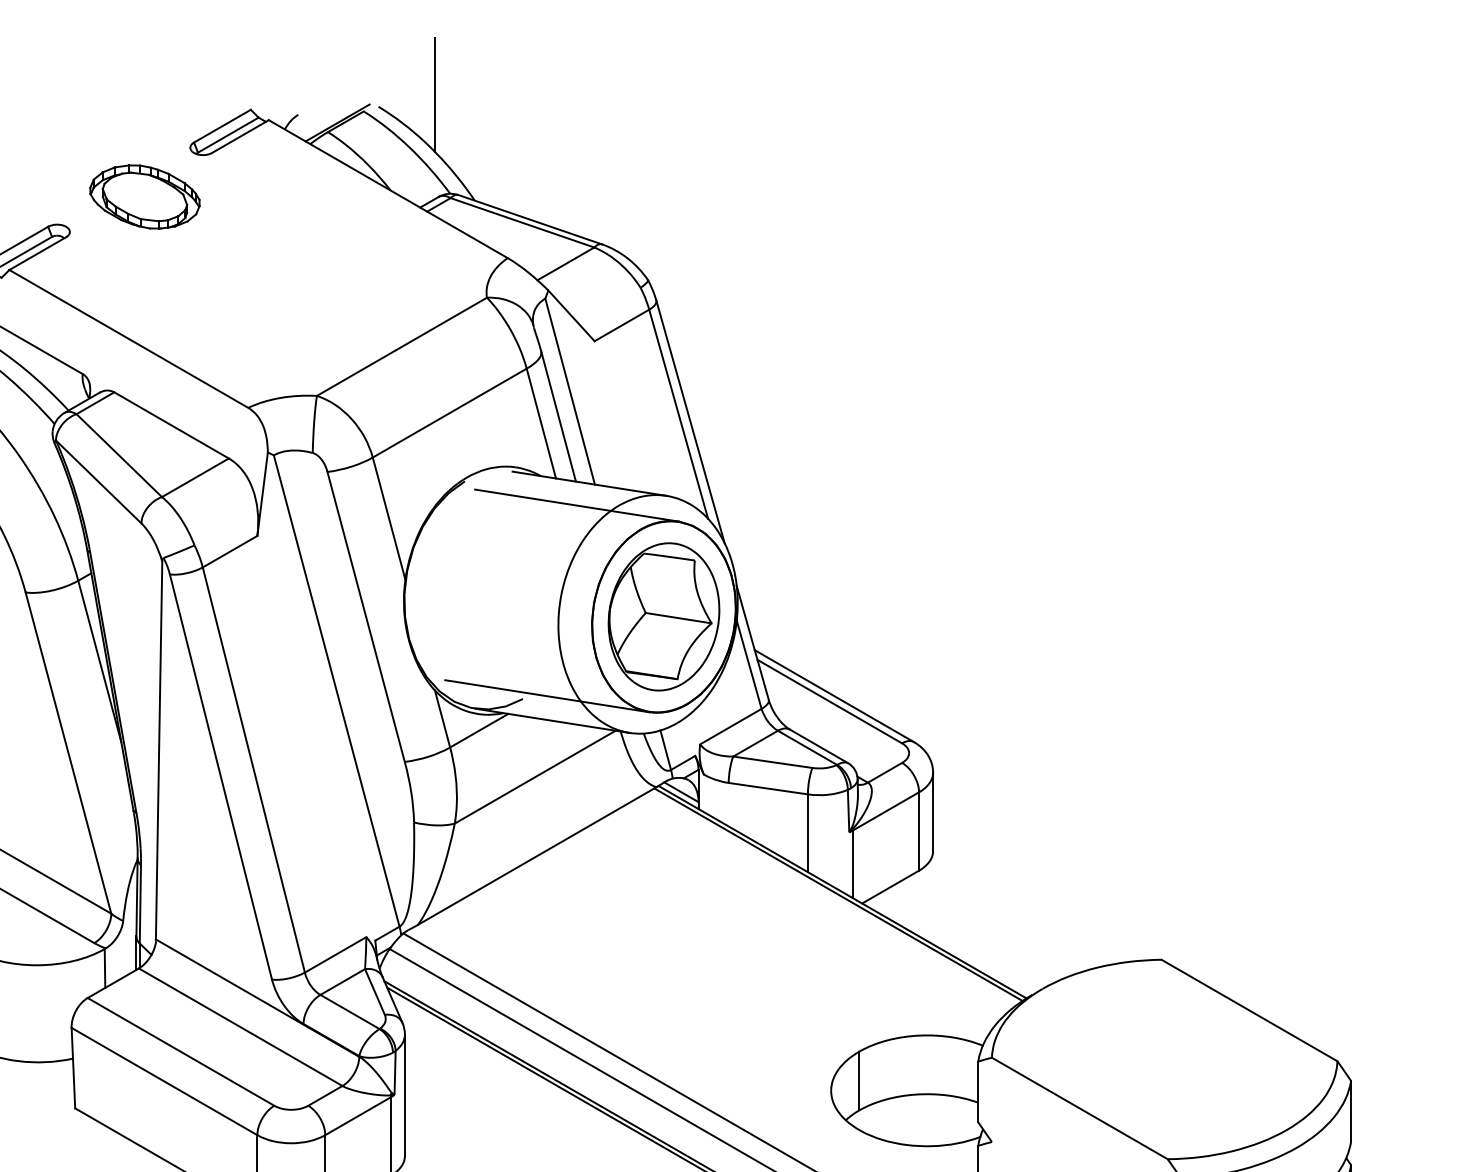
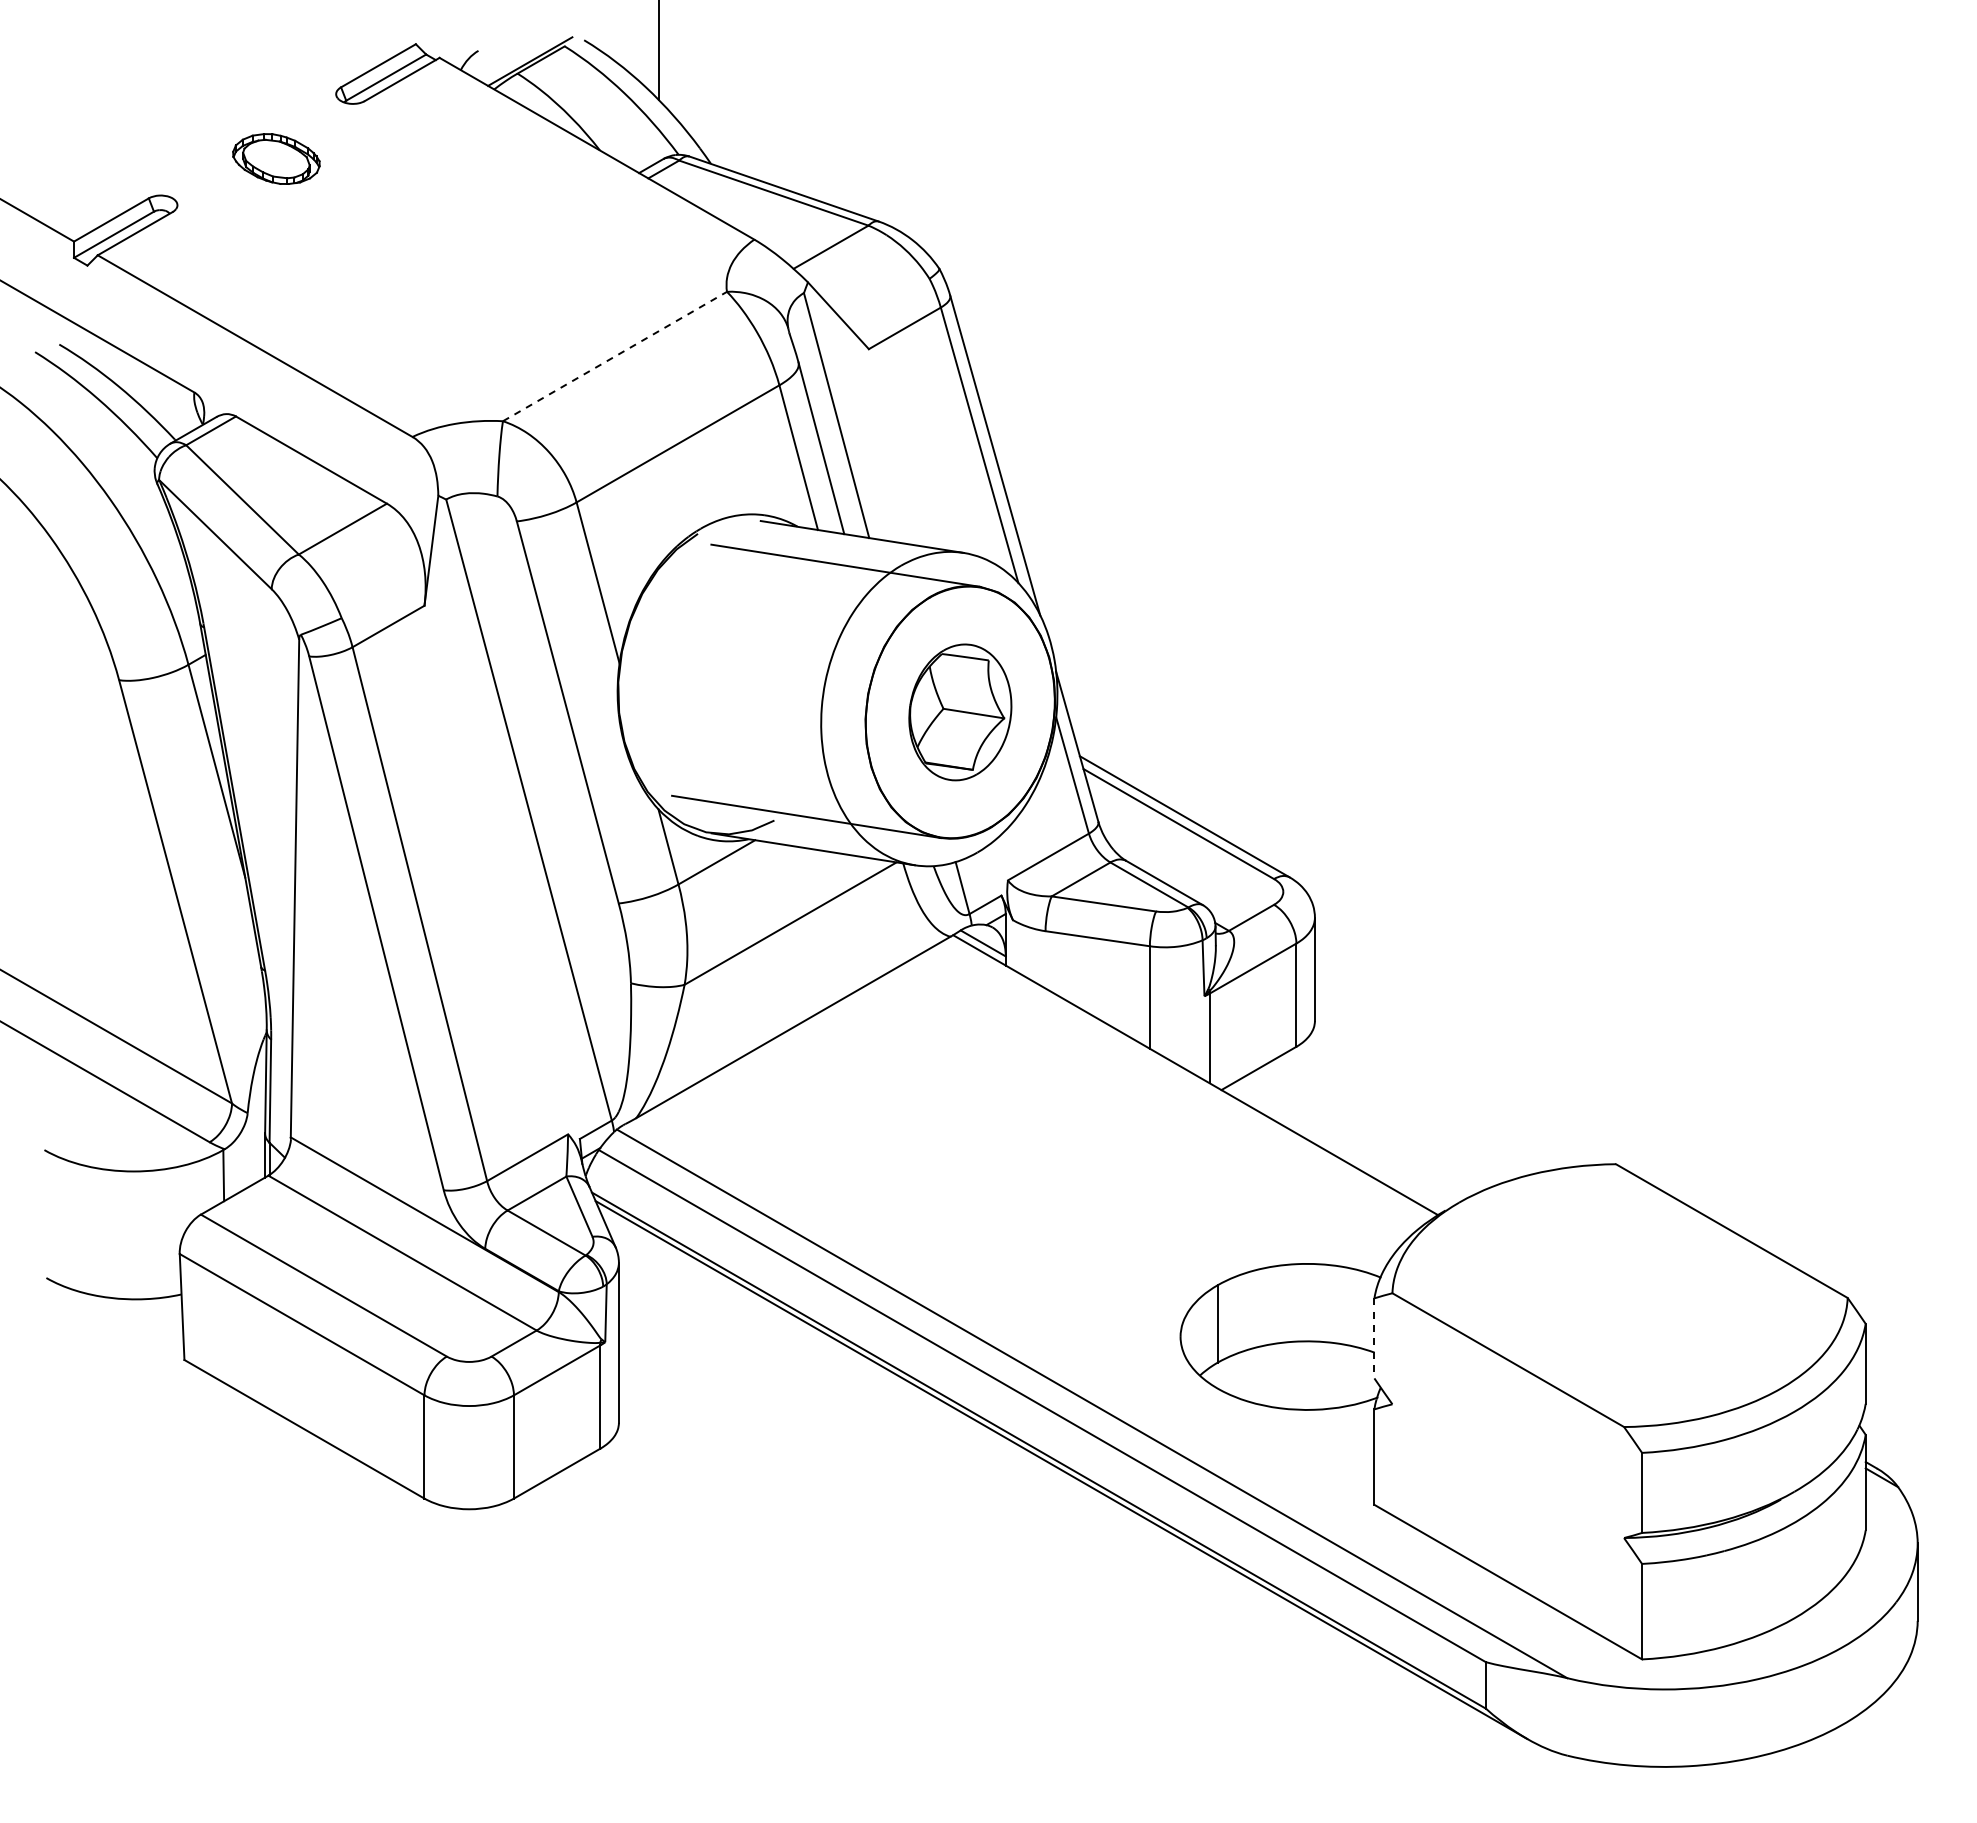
part: (145, 196) -> (276, 158), size x0.6
line: (402, 346) -> (615, 356), solid -> dashed
part: (664, 616) -> (960, 712), size x0.7
line: (838, 894) -> (1190, 1078), removed
line: (978, 1092) -> (1374, 1338), solid -> dashed

